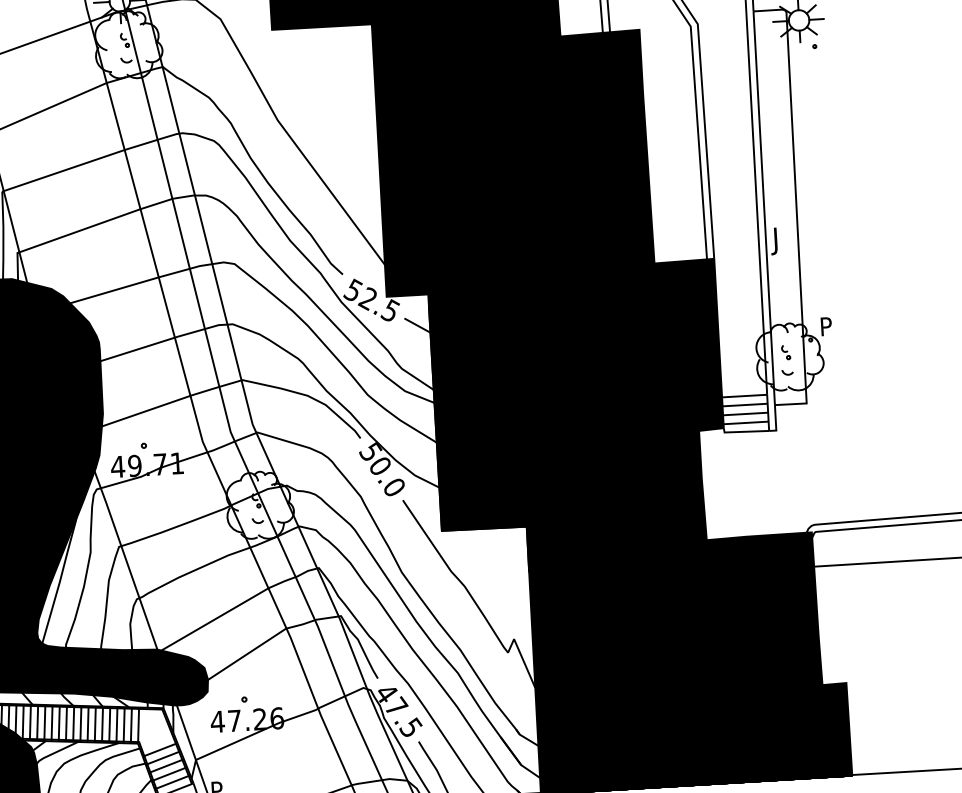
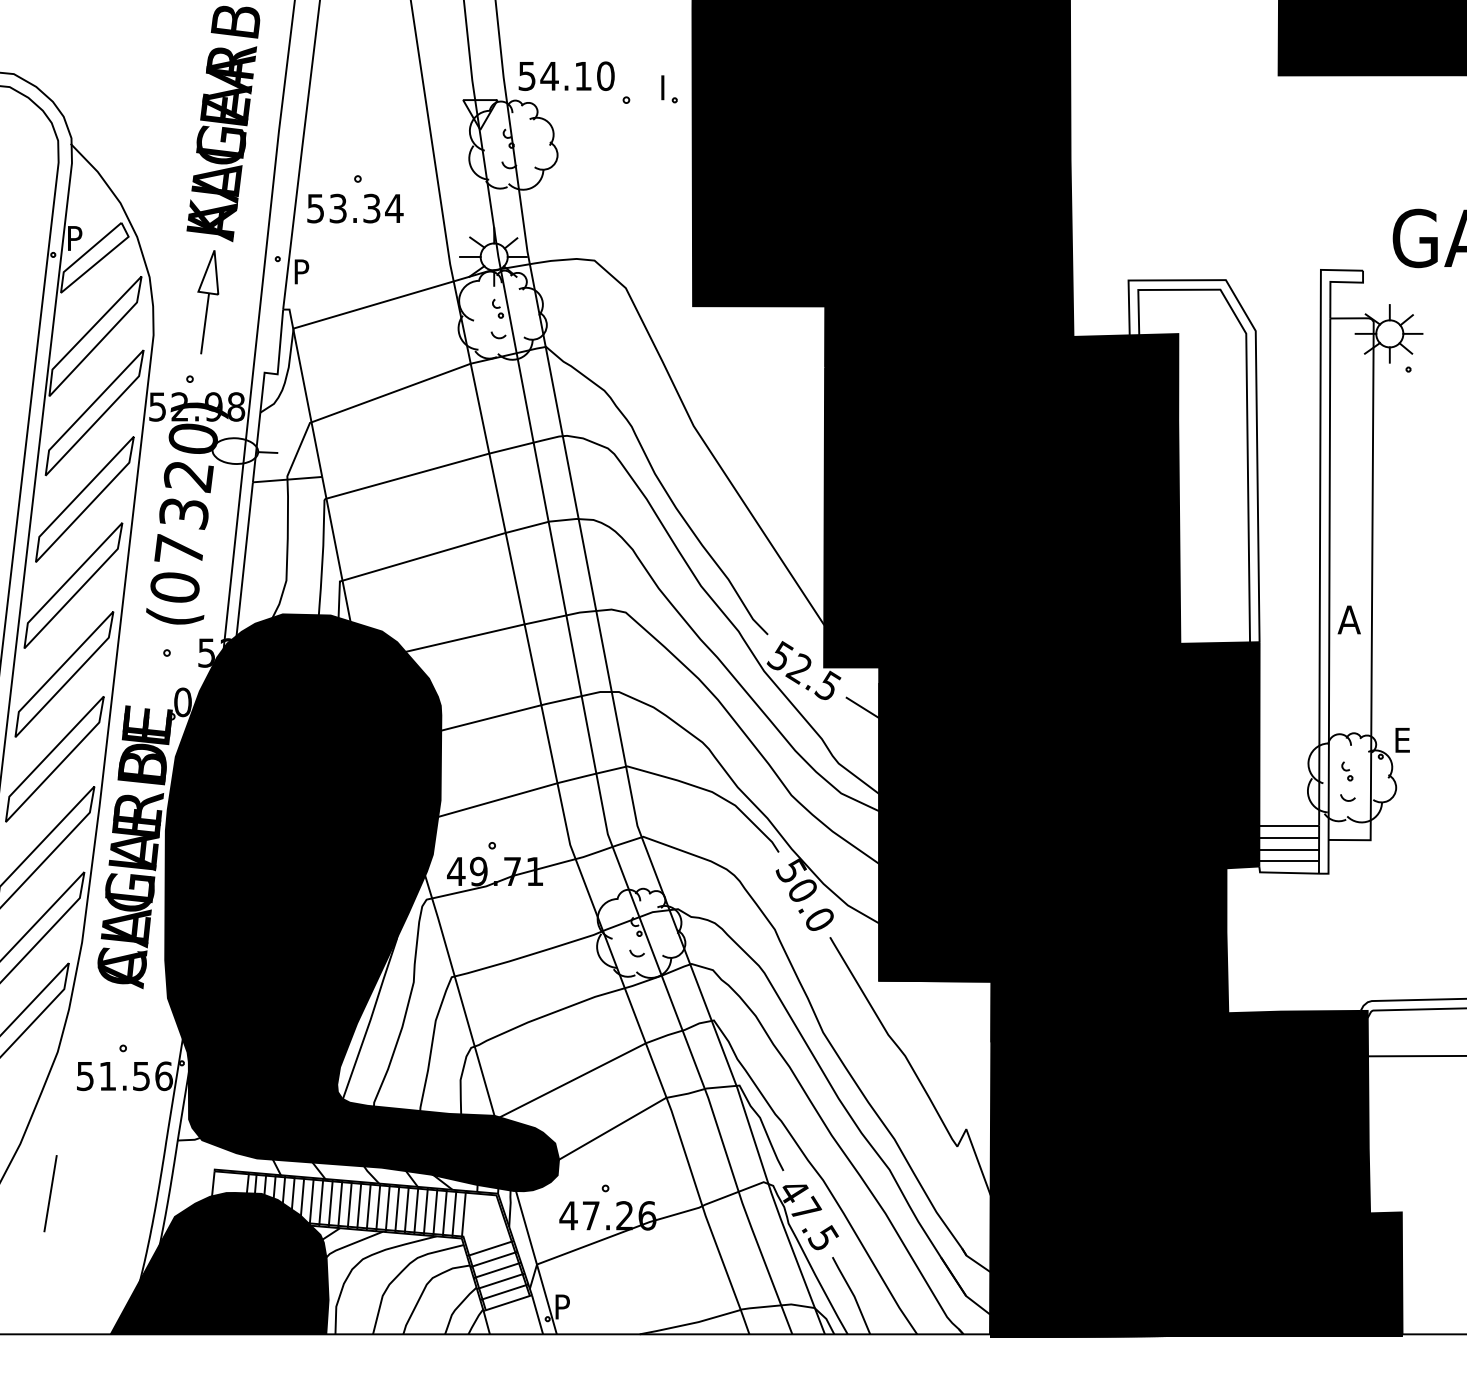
text: (779, 240) -> (1347, 623), J -> A
text: (827, 326) -> (1403, 739), P -> E

